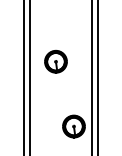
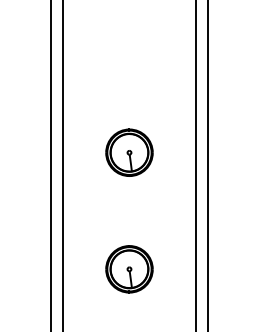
part: (55, 61) -> (128, 152), moved
part: (73, 126) -> (128, 269), moved

